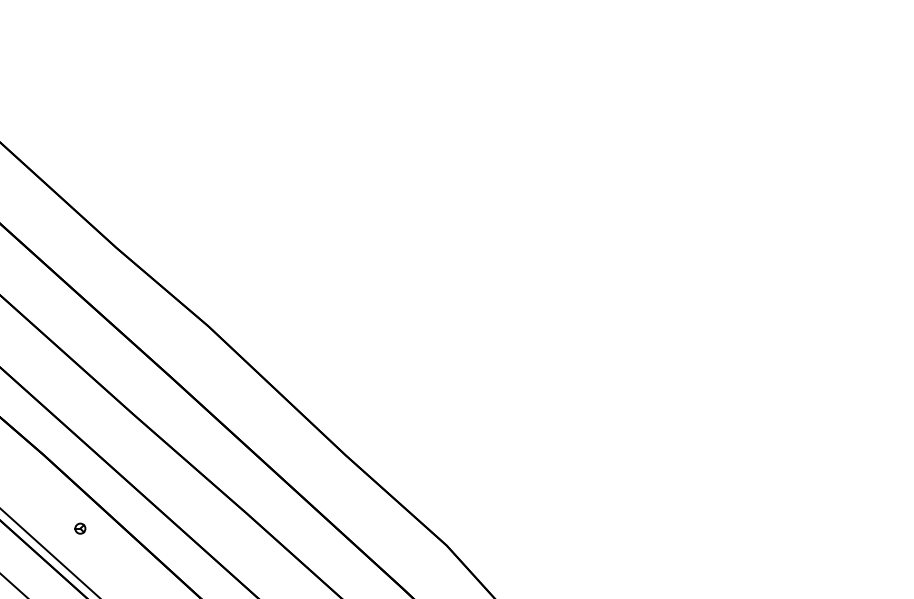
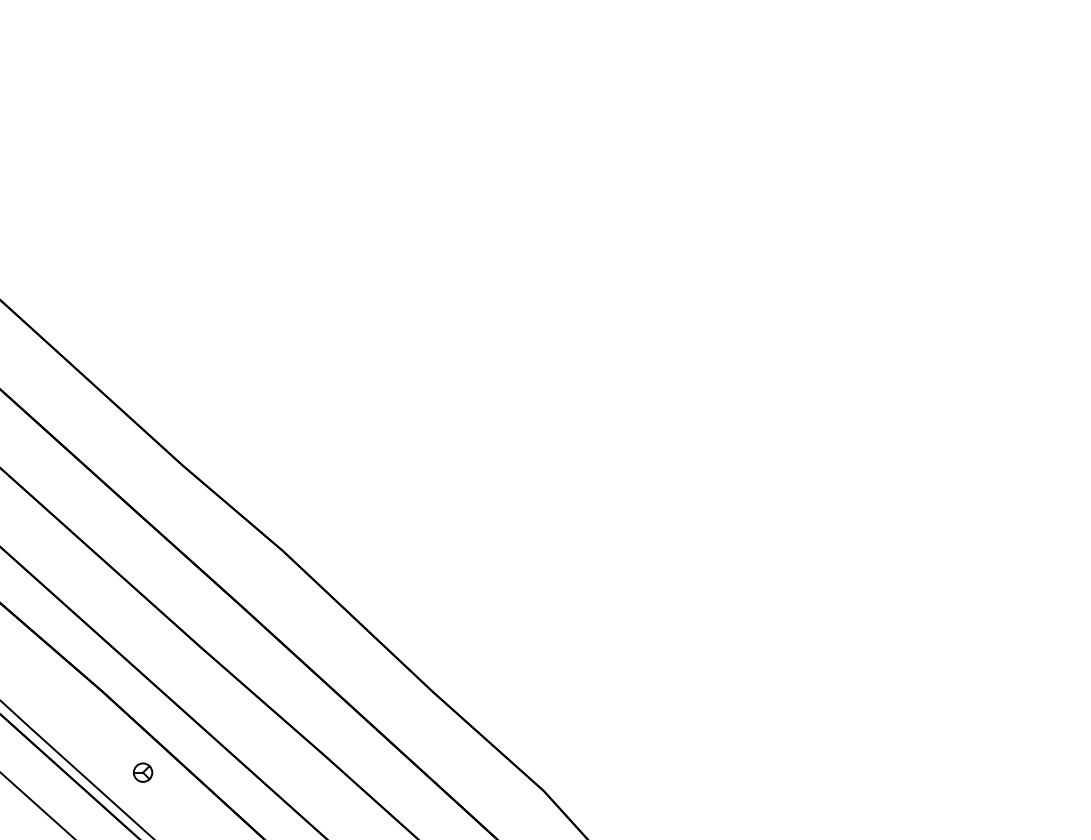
part: (79, 528) -> (142, 772), size x1.67

